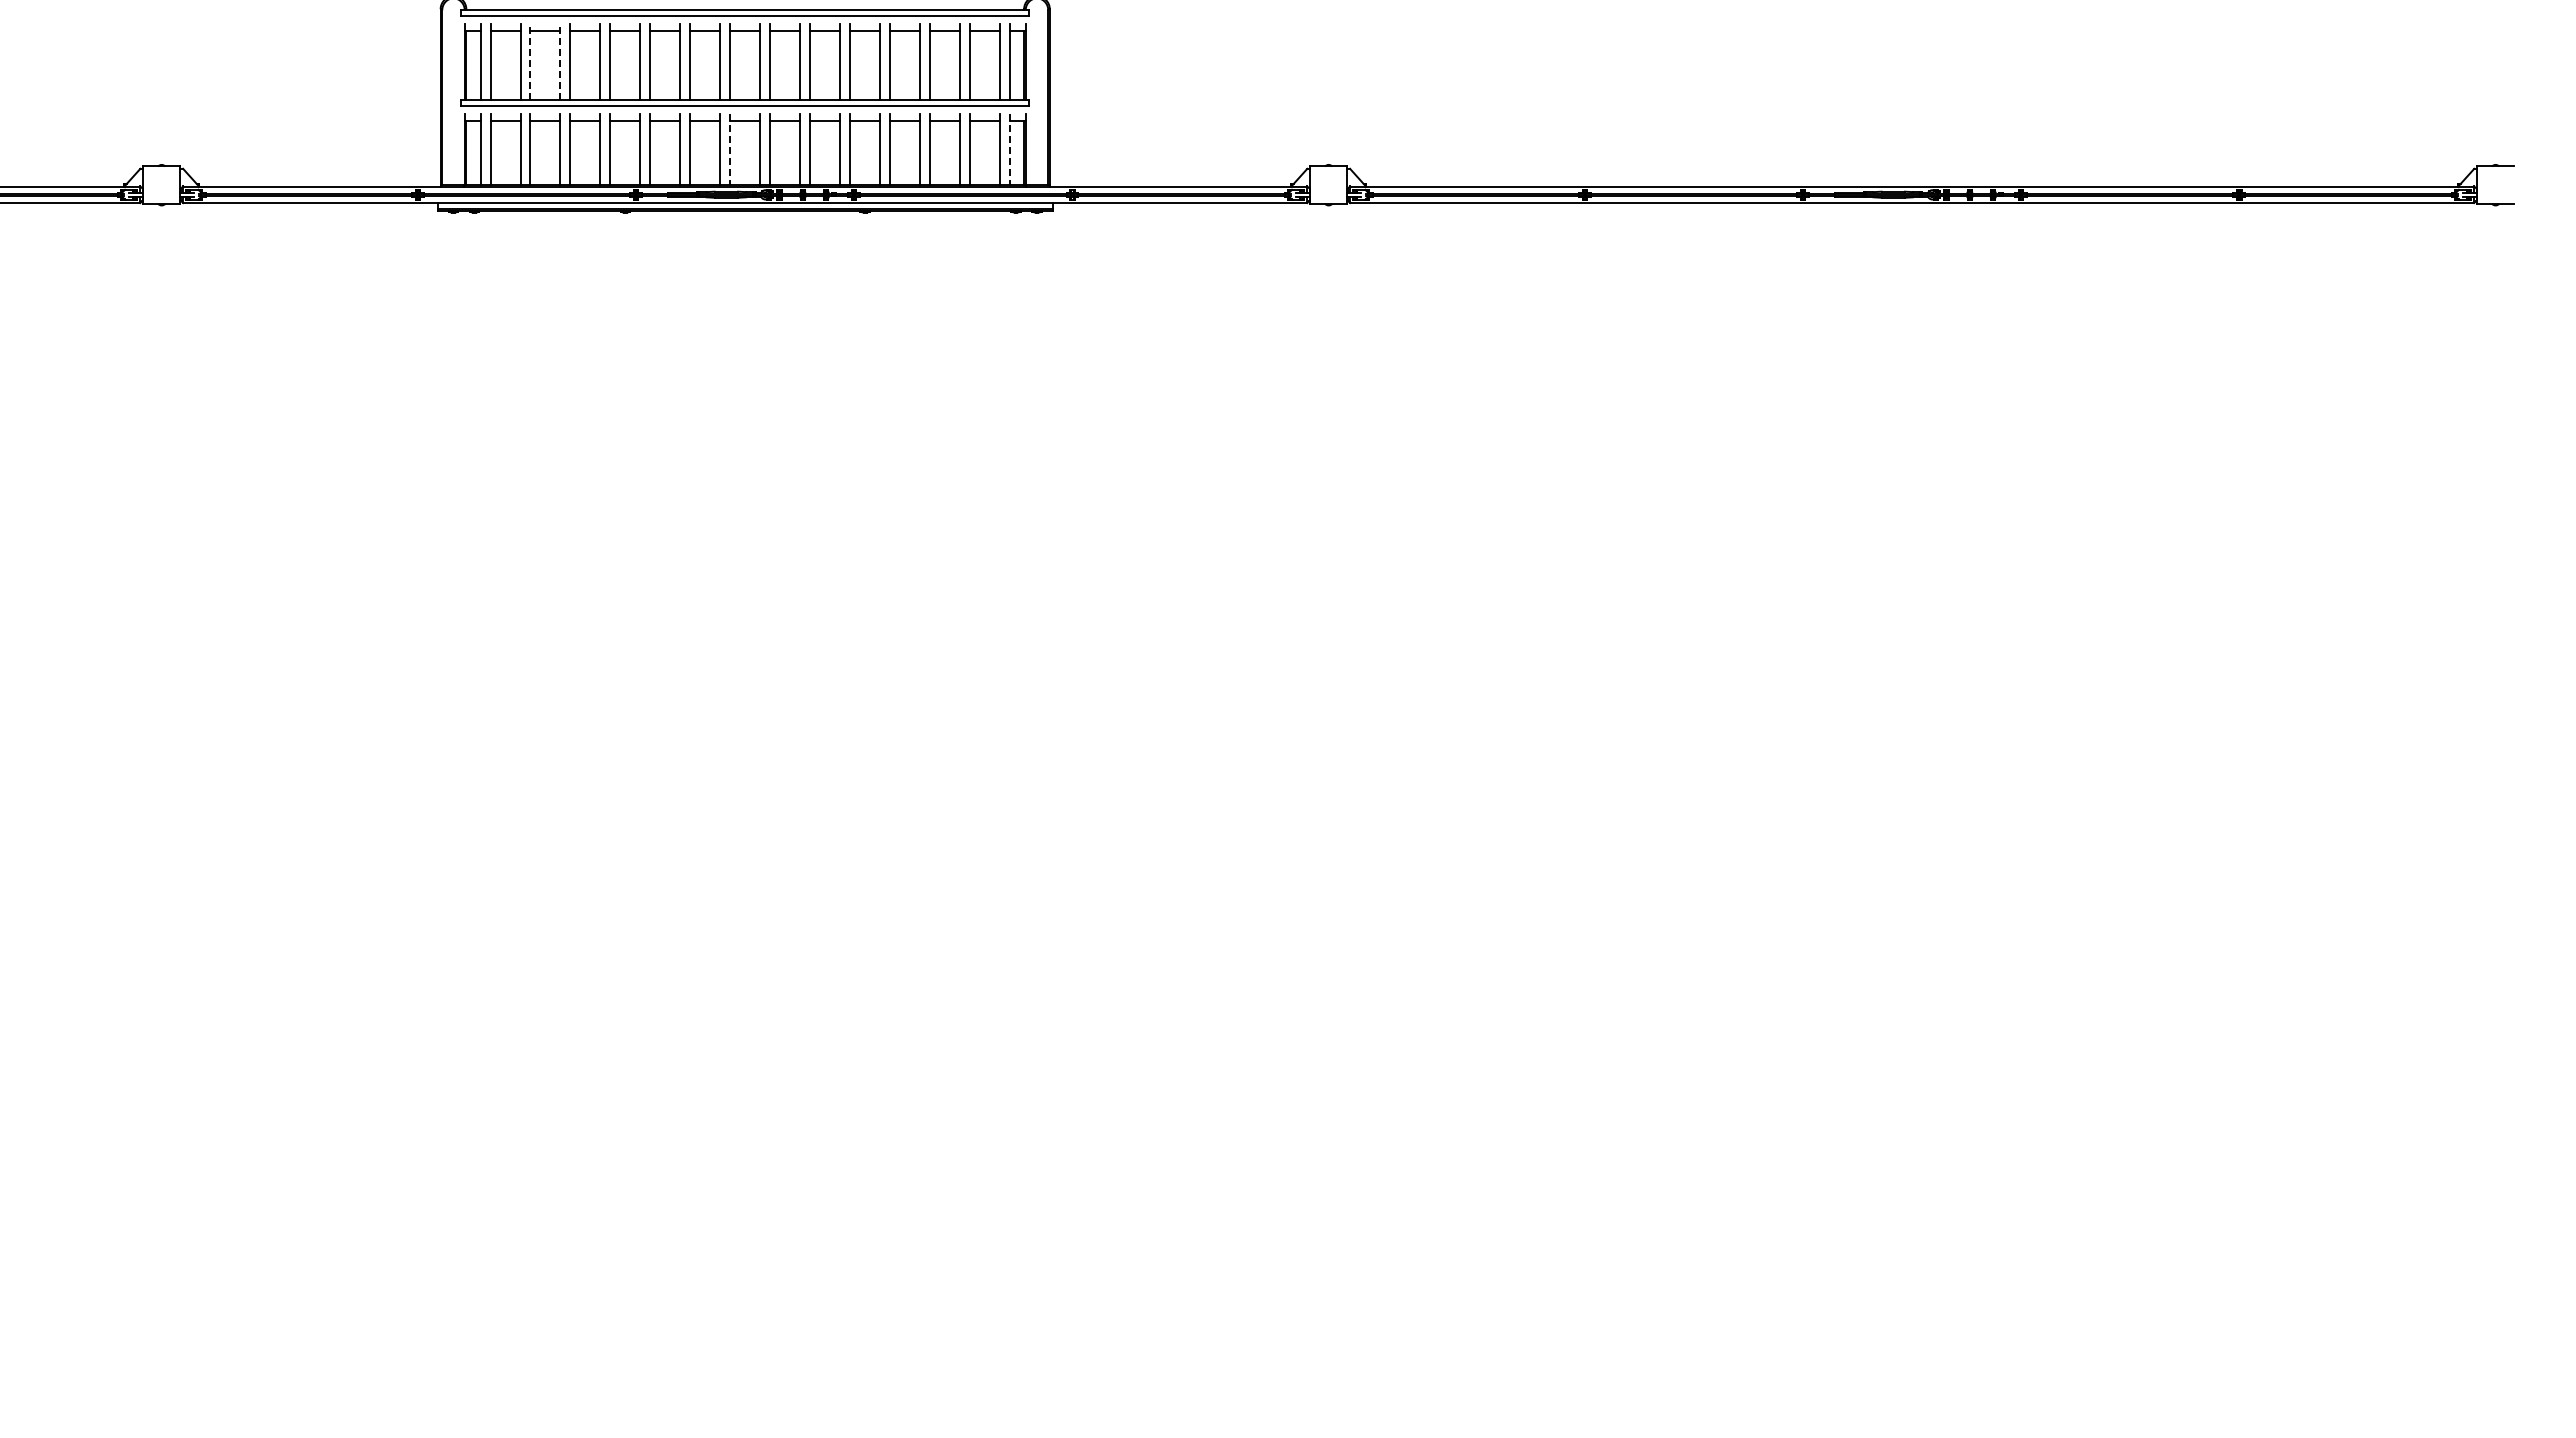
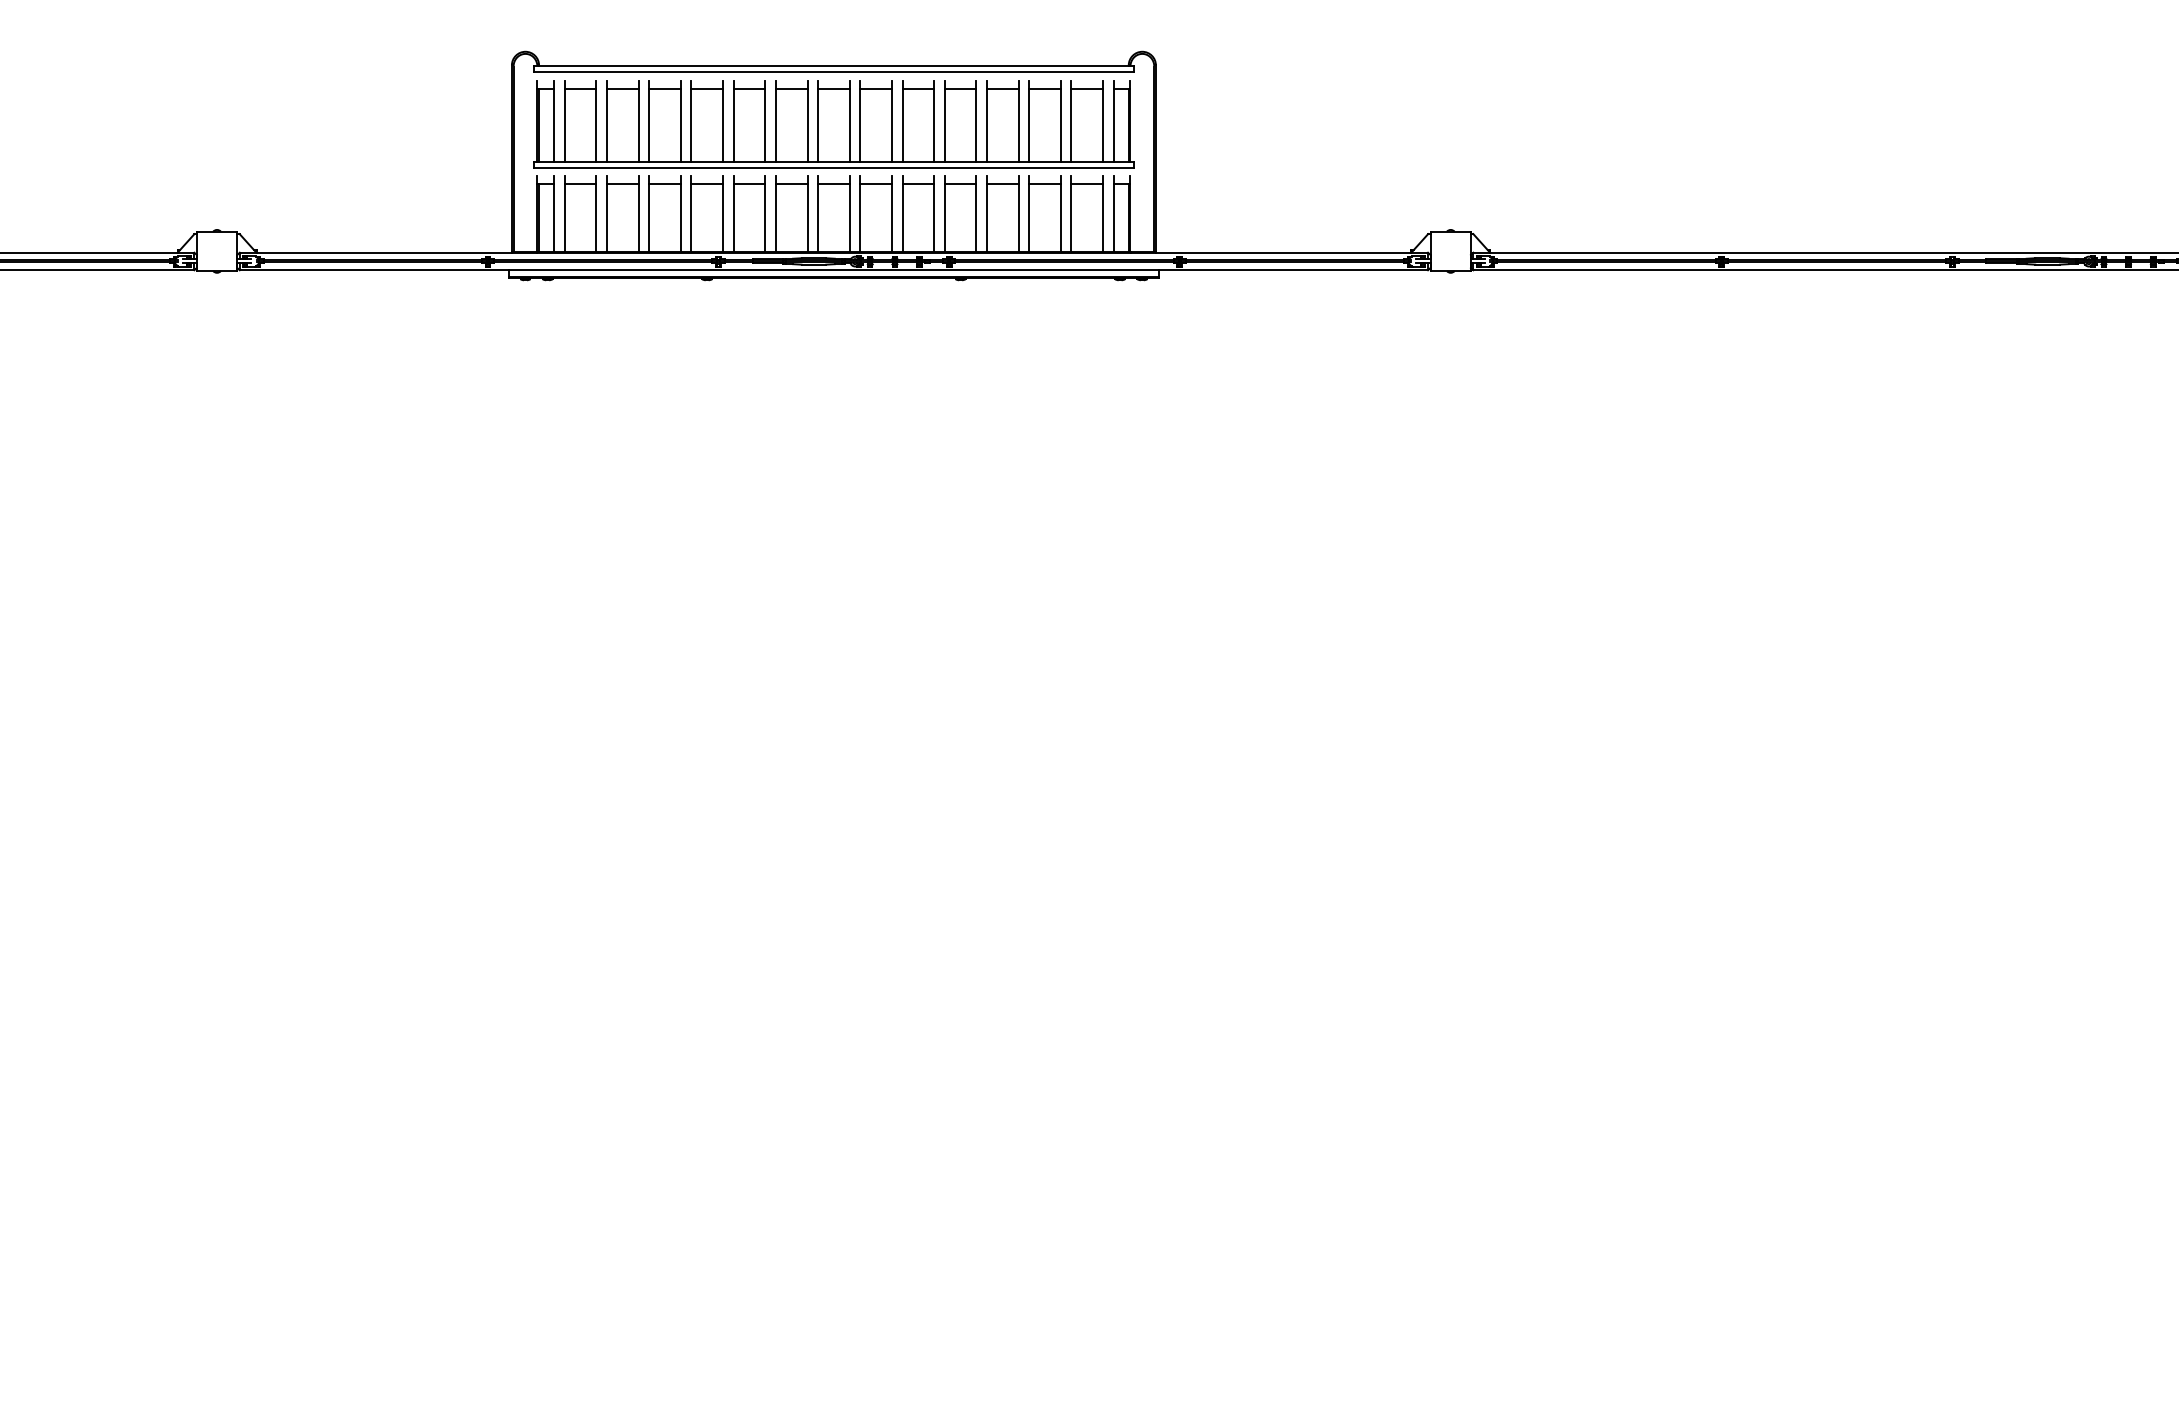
line: (530, 61) -> (606, 120), dashed -> solid
line: (560, 61) -> (638, 120), dashed -> solid
line: (730, 149) -> (818, 213), dashed -> solid
line: (1009, 149) -> (1113, 213), dashed -> solid

